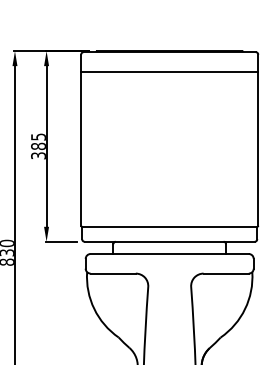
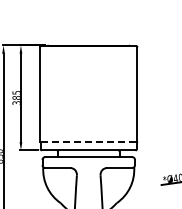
line: (169, 72) -> (88, 57), removed
line: (171, 227) -> (89, 142), solid -> dashed

